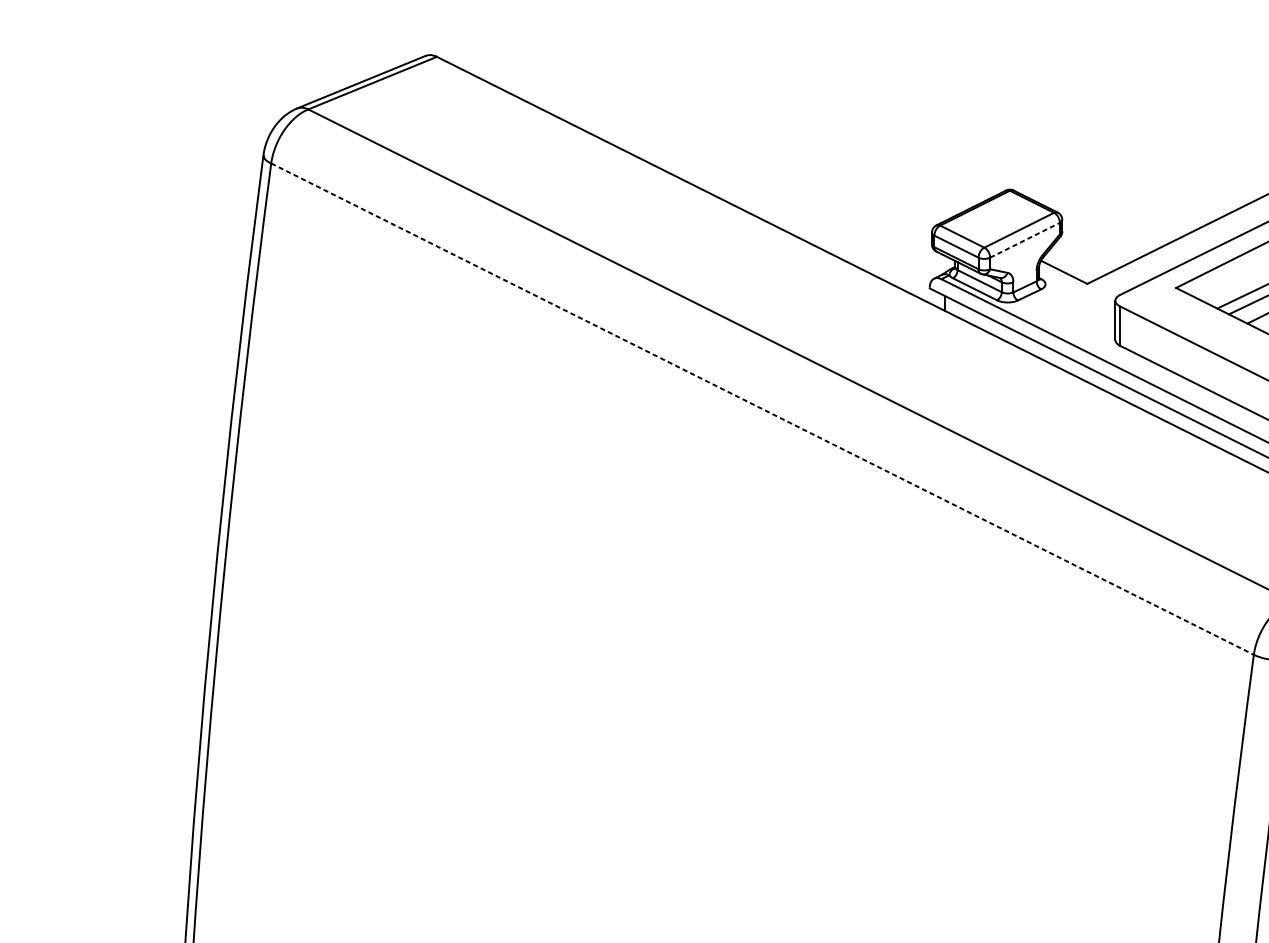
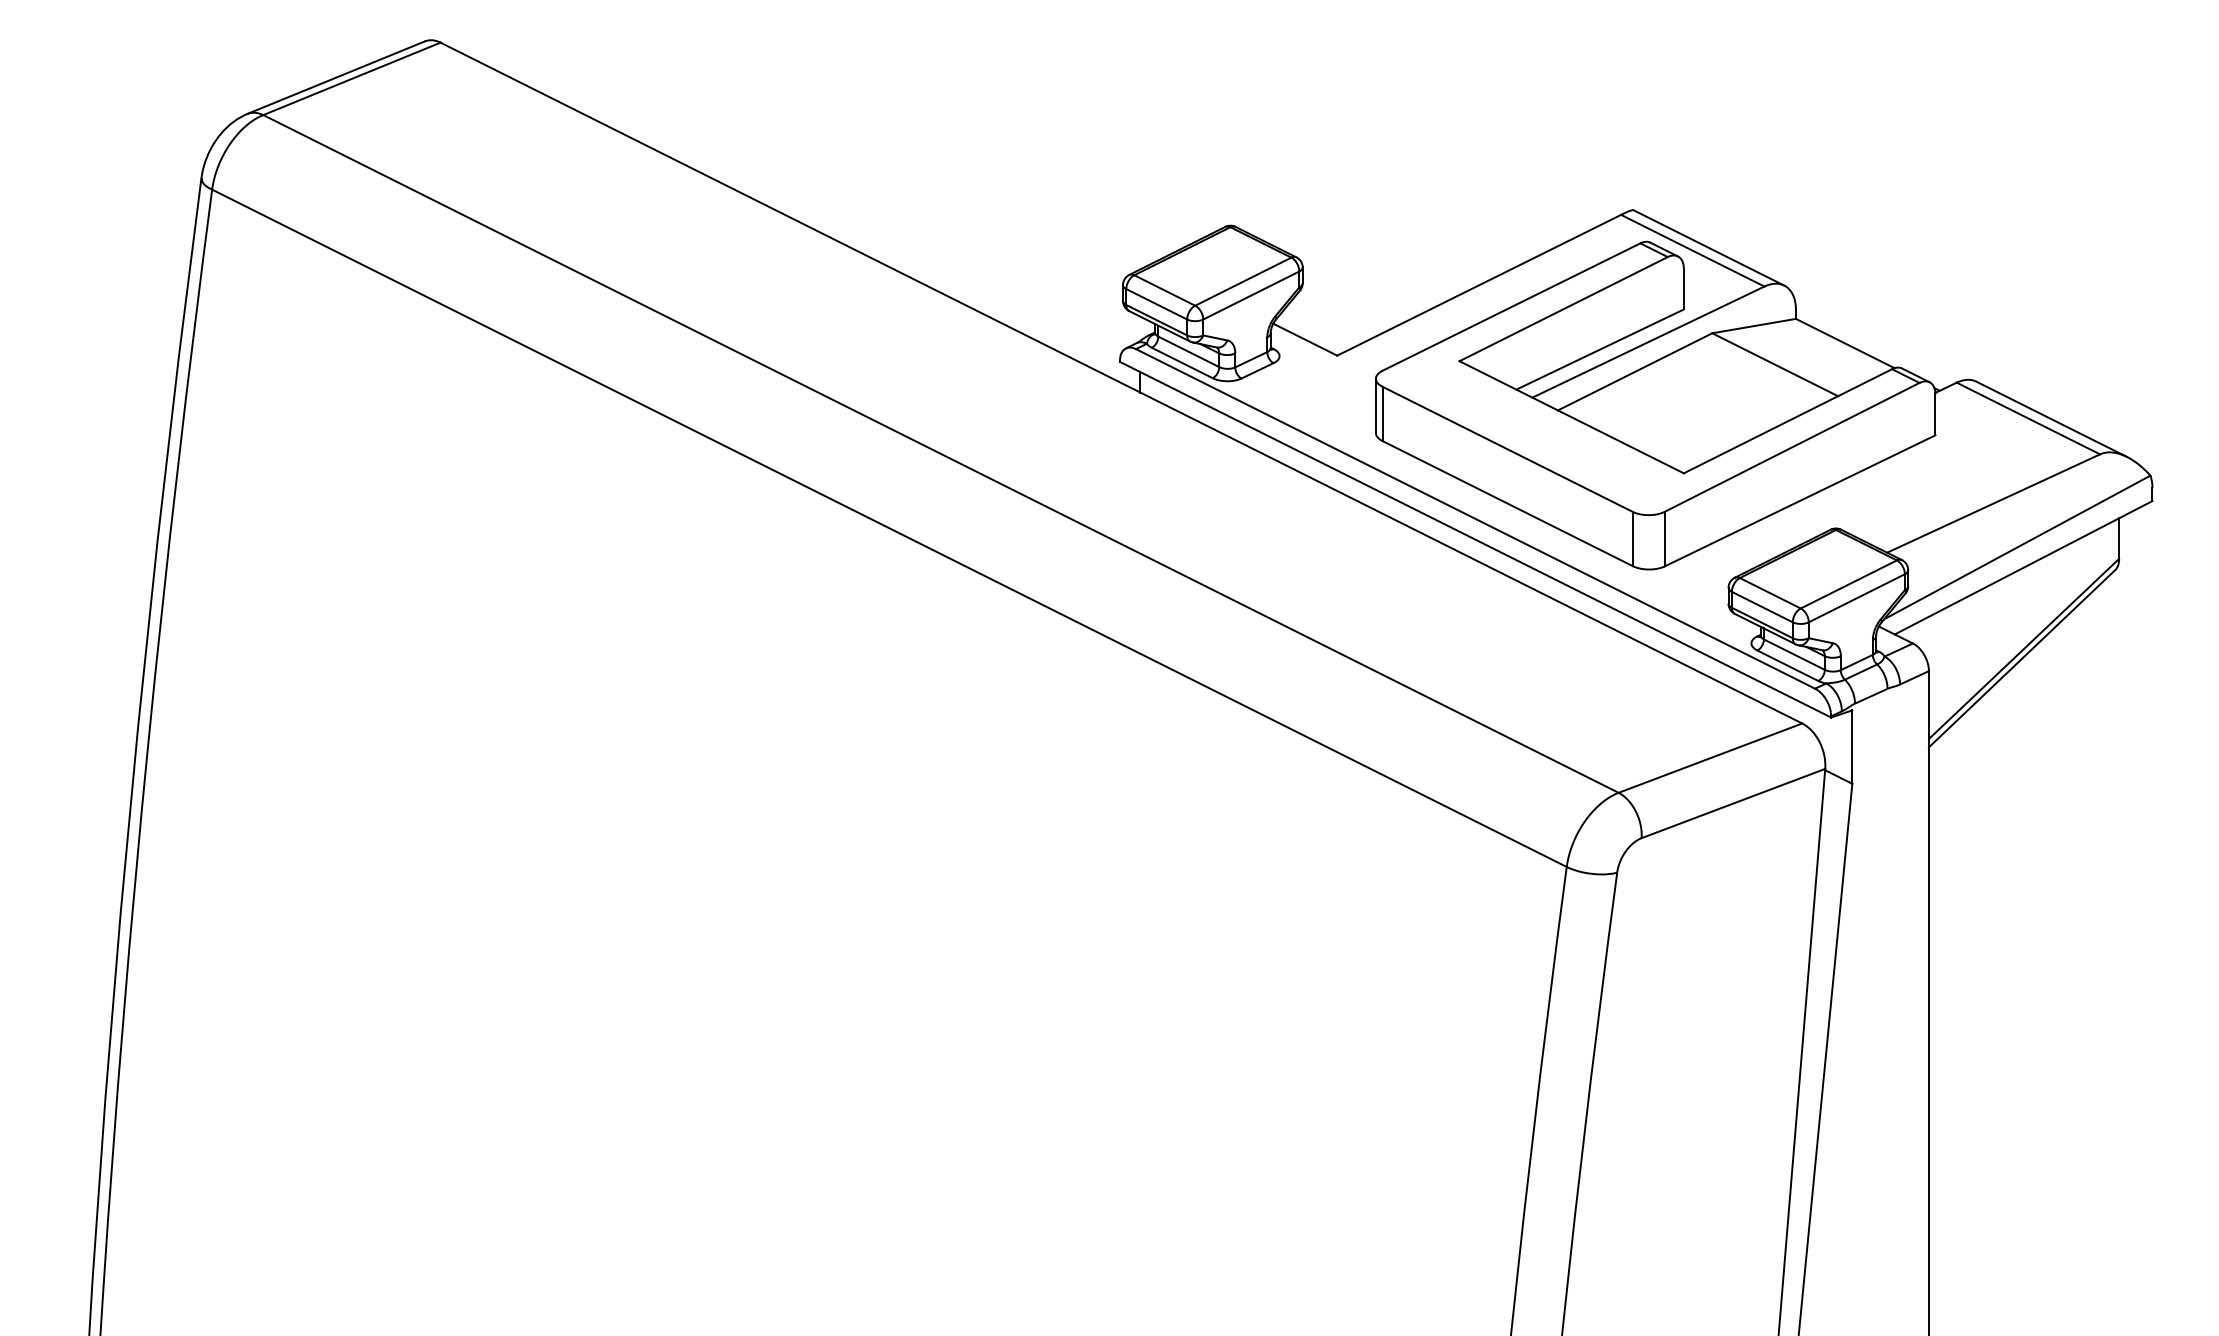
line: (1025, 240) -> (1251, 295), dashed -> solid
line: (762, 409) -> (889, 528), dashed -> solid

